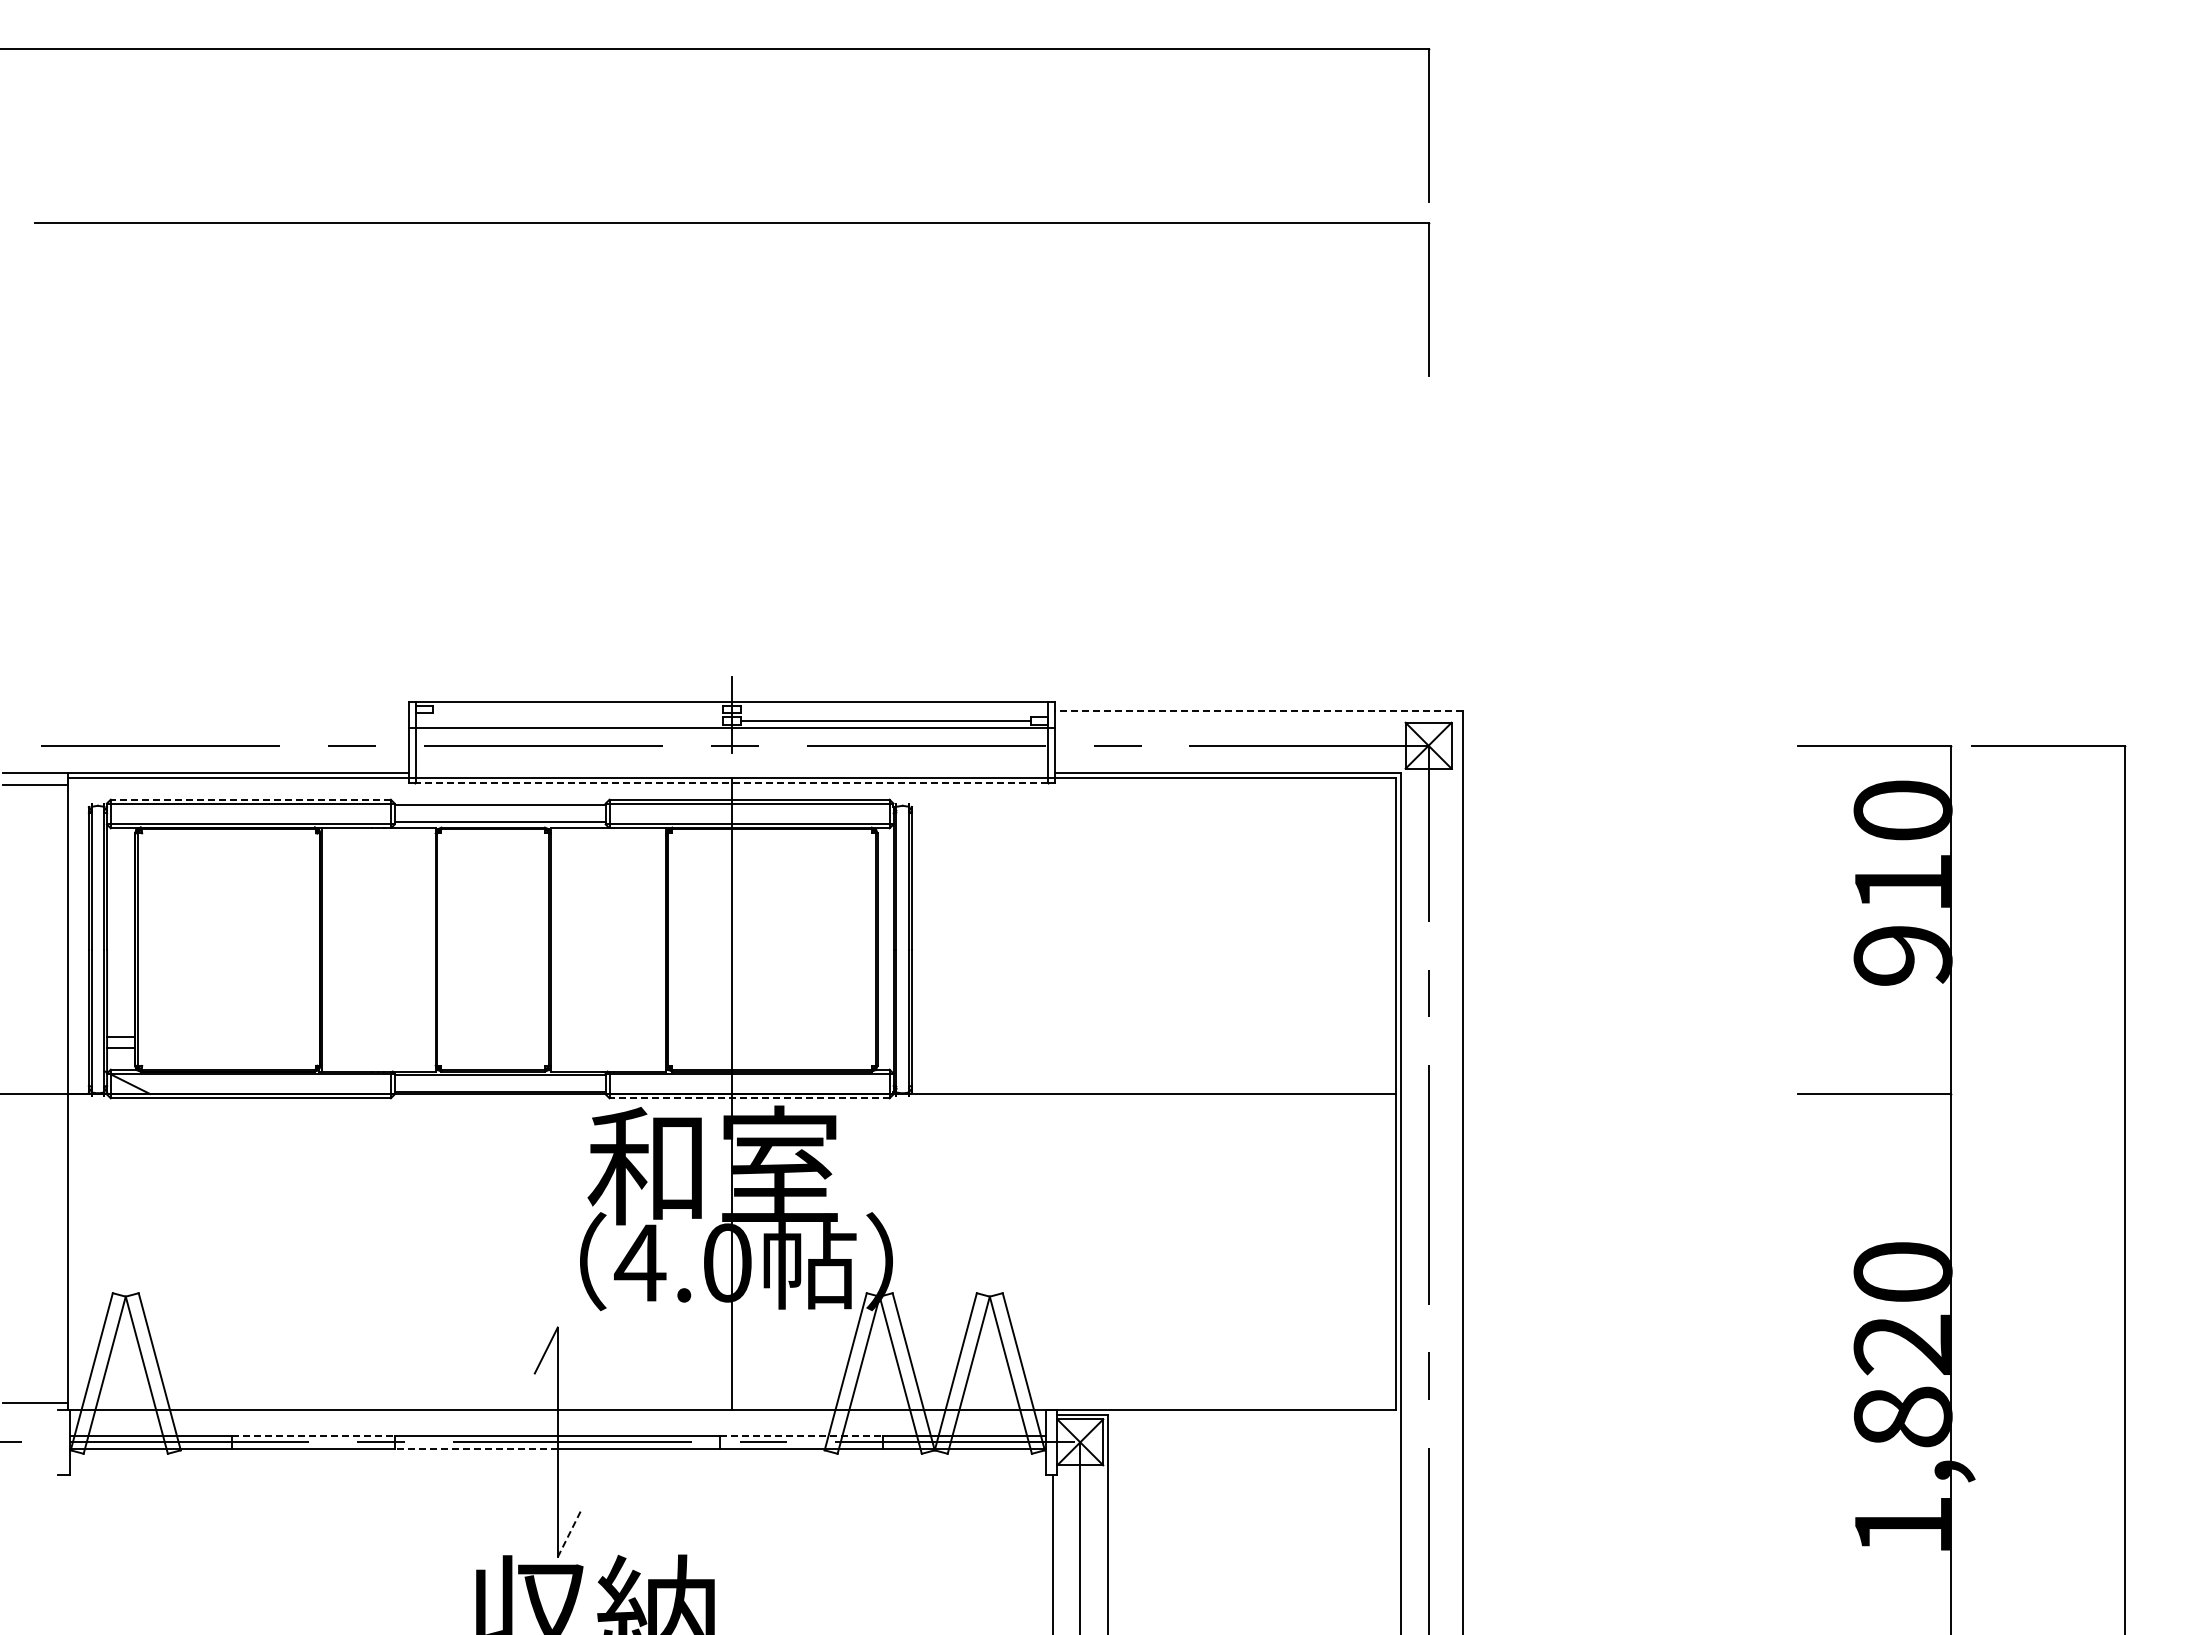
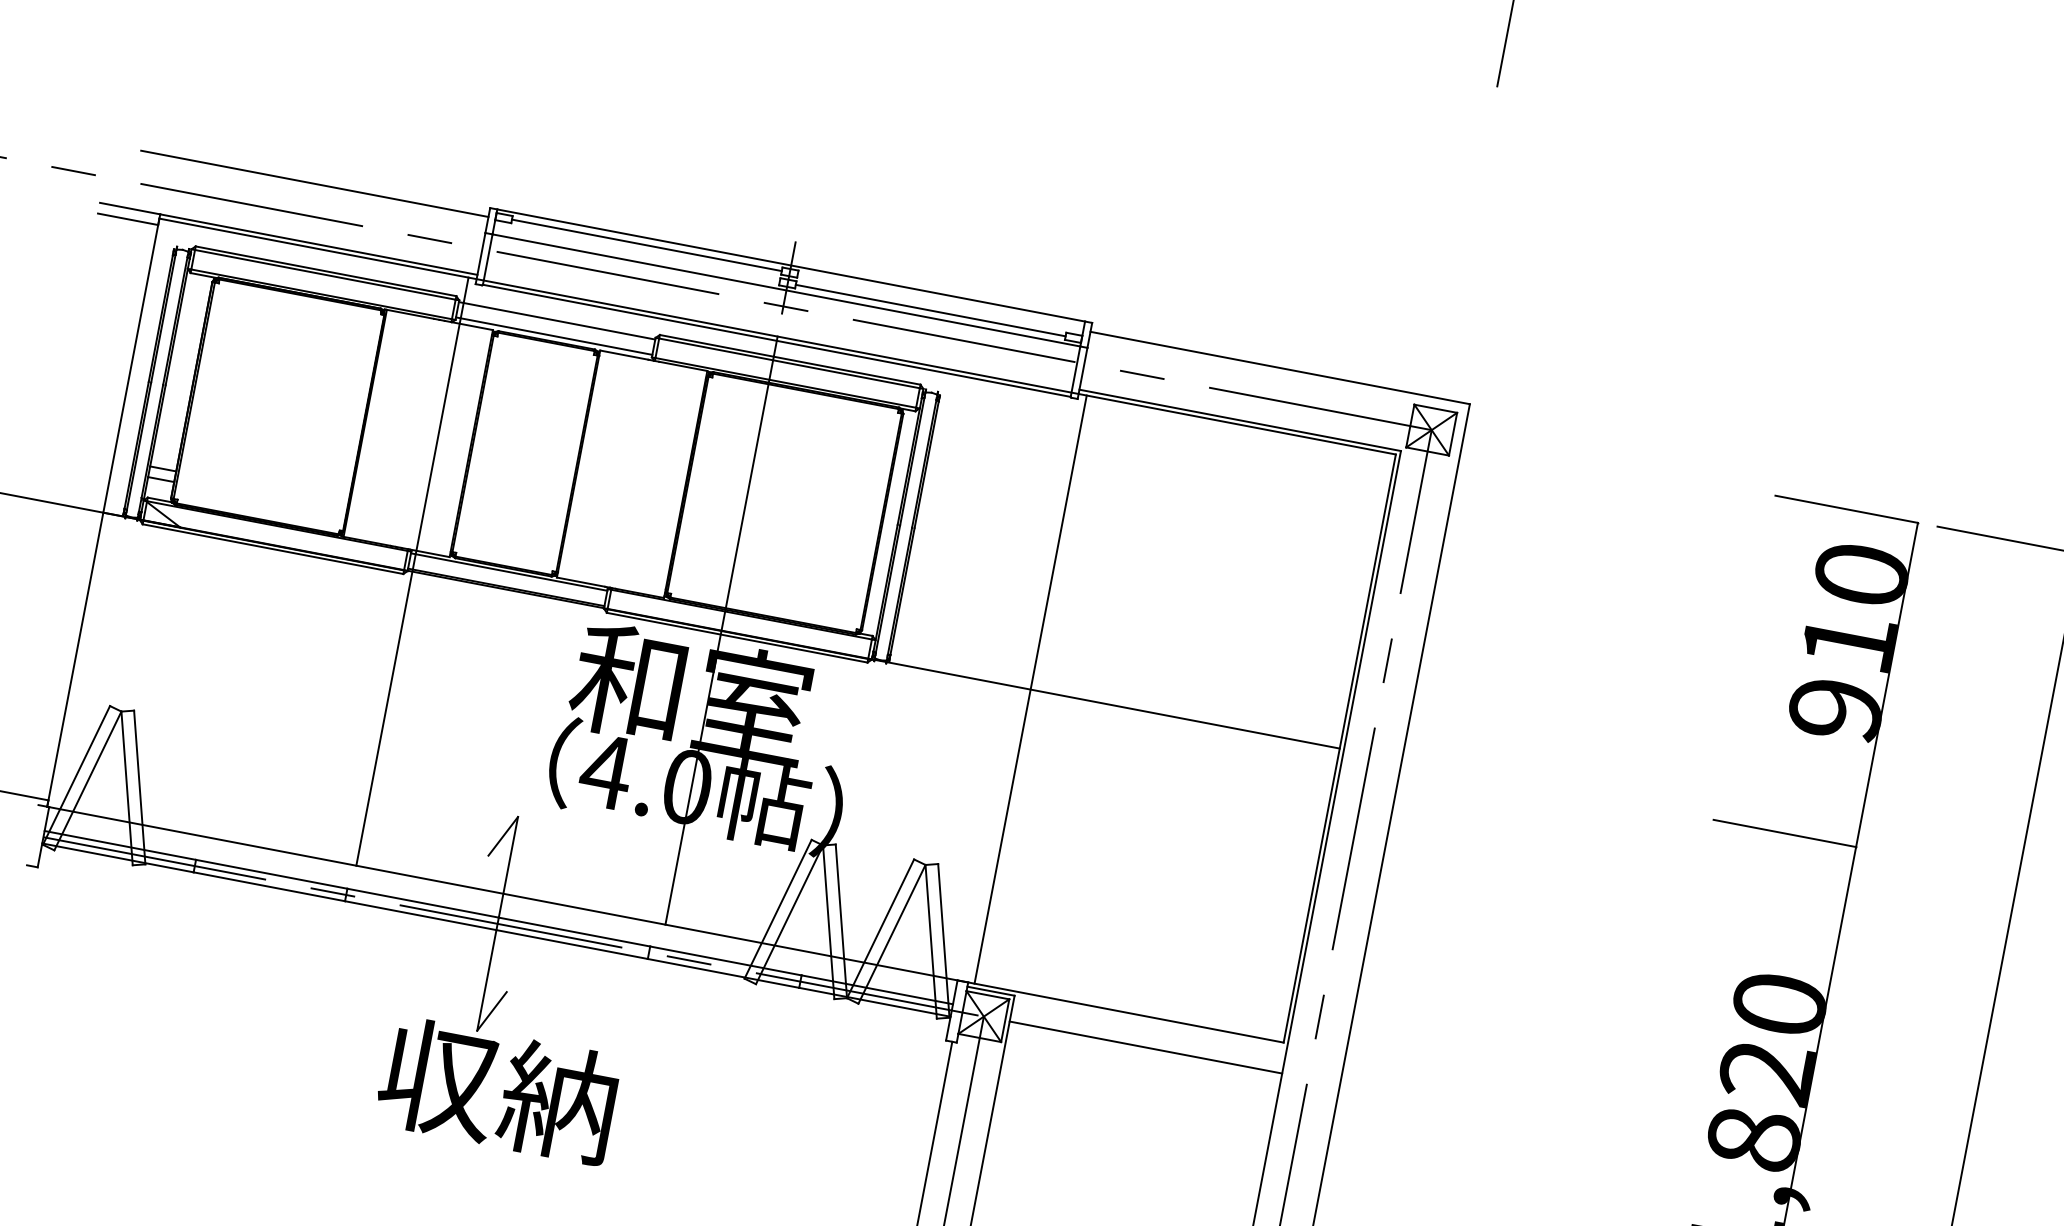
line: (578, 709) -> (647, 245), added
line: (221, 711) -> (314, 184), added
line: (1259, 711) -> (1280, 368), dashed -> solid
line: (731, 782) -> (776, 340), dashed -> solid
line: (250, 799) -> (325, 271), dashed -> solid
line: (399, 1094) -> (412, 572), added
line: (1064, 1094) -> (1030, 690), added
line: (749, 1098) -> (737, 637), dashed -> solid
line: (314, 1435) -> (272, 874), dashed -> solid
line: (802, 1435) -> (726, 960), dashed -> solid
line: (1254, 1442) -> (1145, 1047), added
line: (475, 1449) -> (419, 915), dashed -> solid
line: (569, 1534) -> (492, 1011), dashed -> solid

